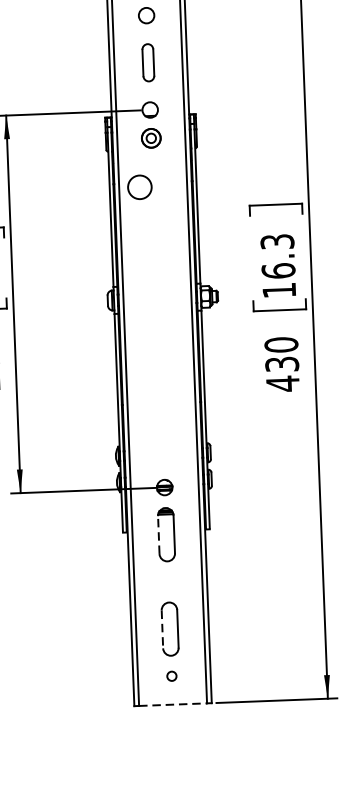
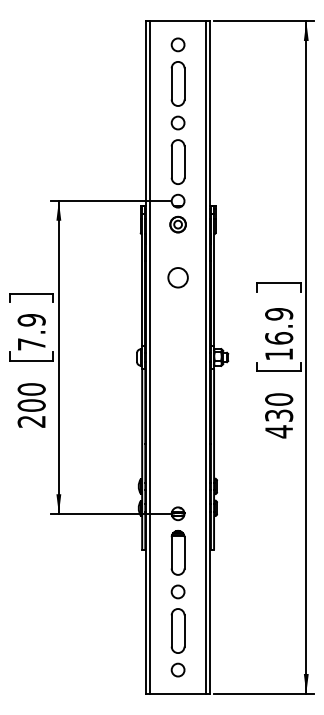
part: (147, 62) -> (177, 161), size x1.43
circle: (139, 187) -> (177, 277), moved
text: (277, 242) -> (279, 314), 16.3 -> 16.9
line: (158, 534) -> (171, 552), dashed -> solid
circle: (167, 581) -> (177, 591), added
line: (162, 630) -> (171, 631), dashed -> solid
circle: (171, 675) -> (177, 669), size x1.67
line: (173, 704) -> (178, 693), dashed -> solid

